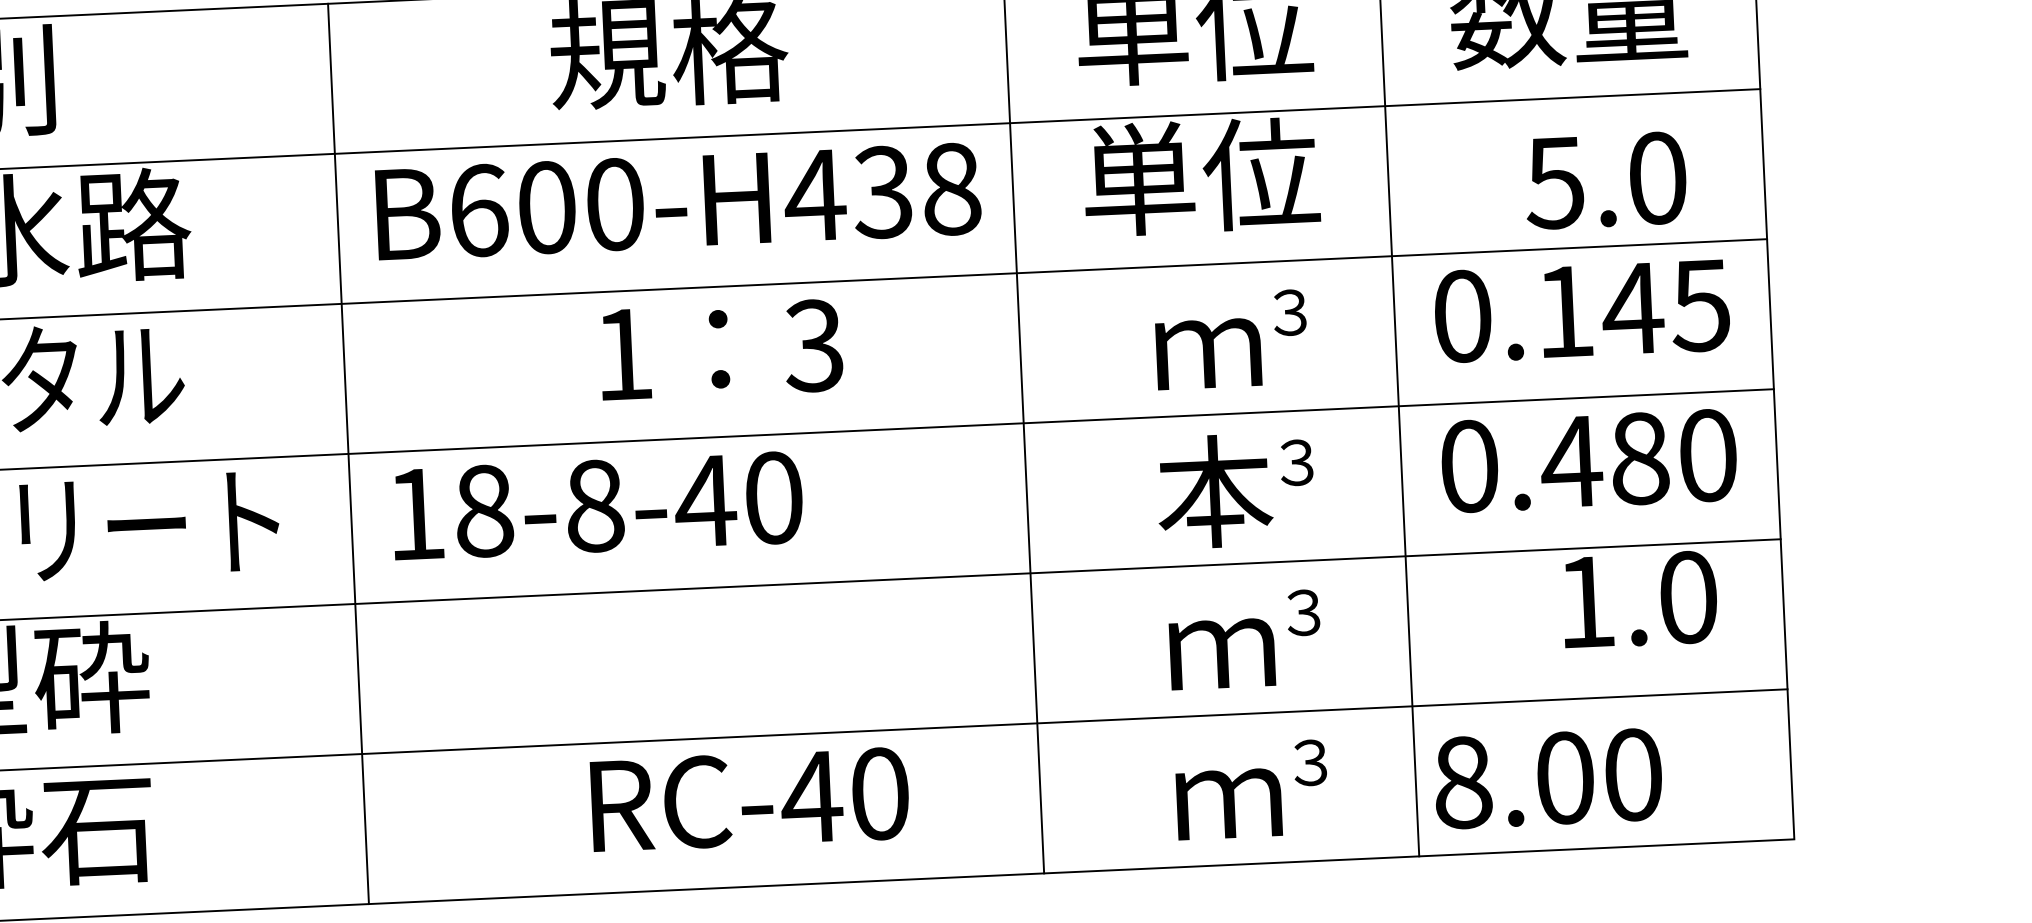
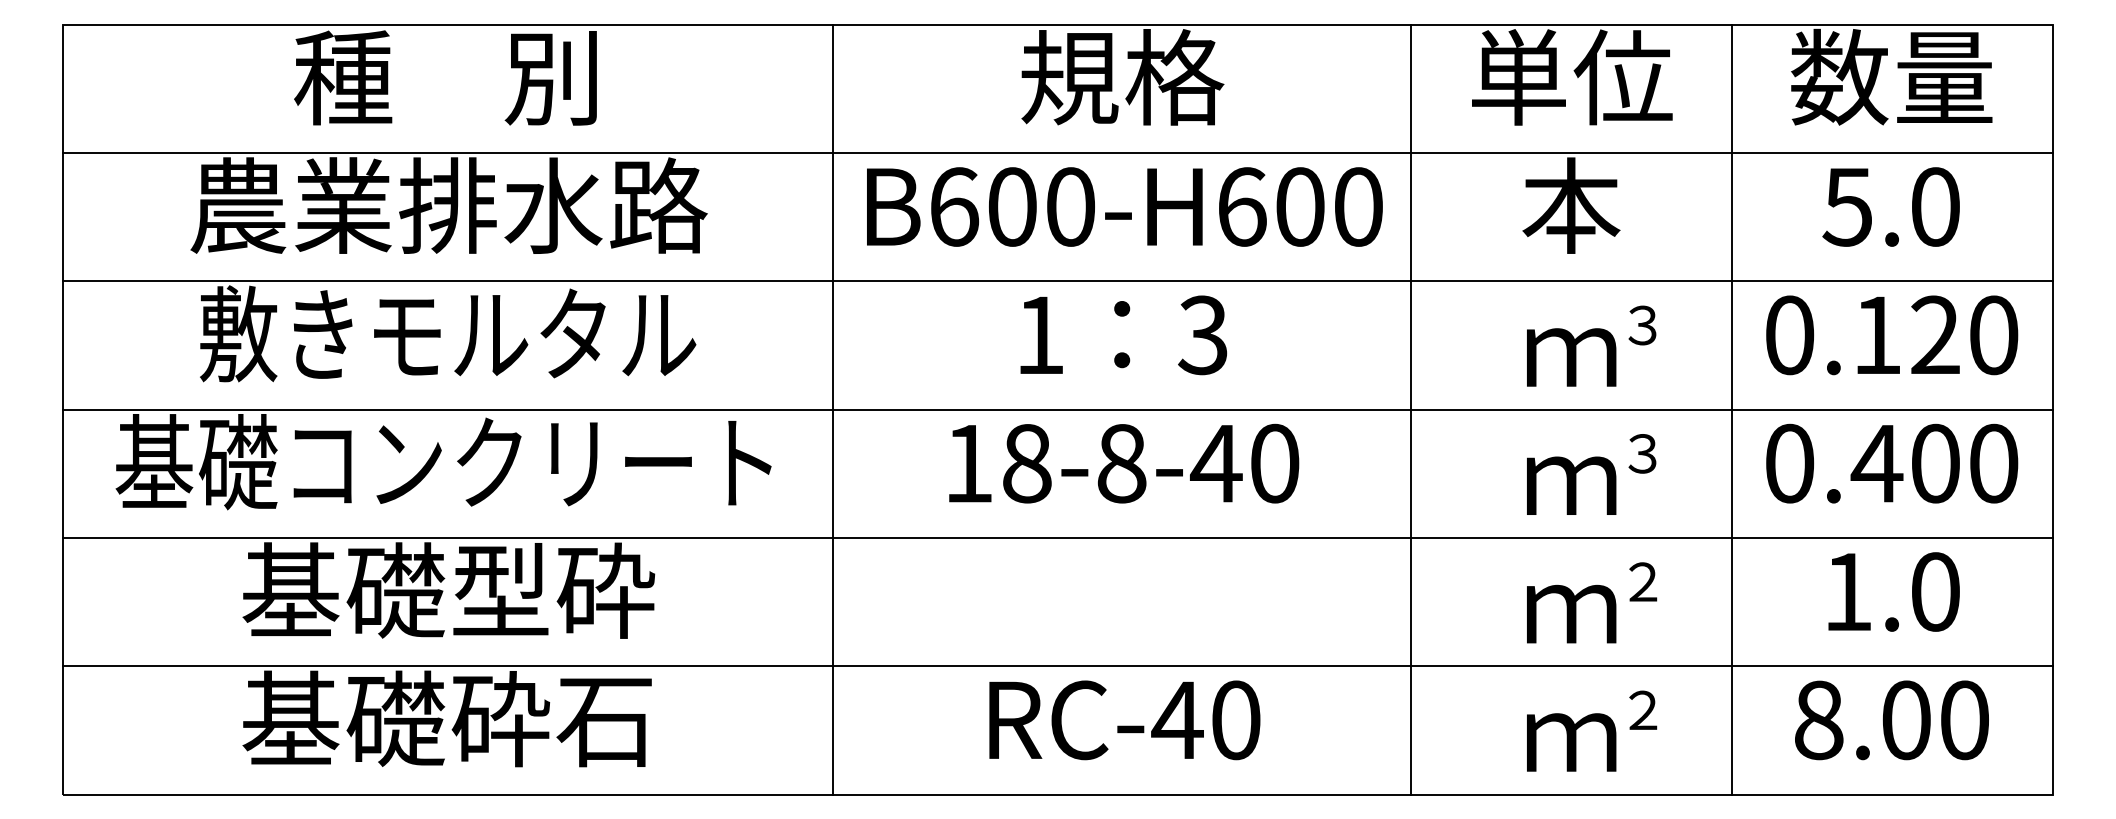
text: (1201, 176) -> (1572, 205), 単位 -> 本
text: (1604, 180) -> (1890, 206), moved
text: (882, 191) -> (1299, 206), B600-H438 -> B600-H600
text: (1665, 307) -> (1963, 335), 0.145 -> 0.120
text: (721, 350) -> (1123, 335), moved
text: (1639, 458) -> (1935, 463), 0.480 -> 0.400
text: (1214, 491) -> (1571, 475), 本 -> ｍ
text: (598, 505) -> (1124, 463), moved
text: (1639, 599) -> (1893, 591), moved
text: (1303, 613) -> (1642, 582), ３ -> ２
text: (1310, 762) -> (1642, 710), ３ -> ２
text: (1547, 779) -> (1891, 720), moved
text: (749, 800) -> (1124, 720), moved

